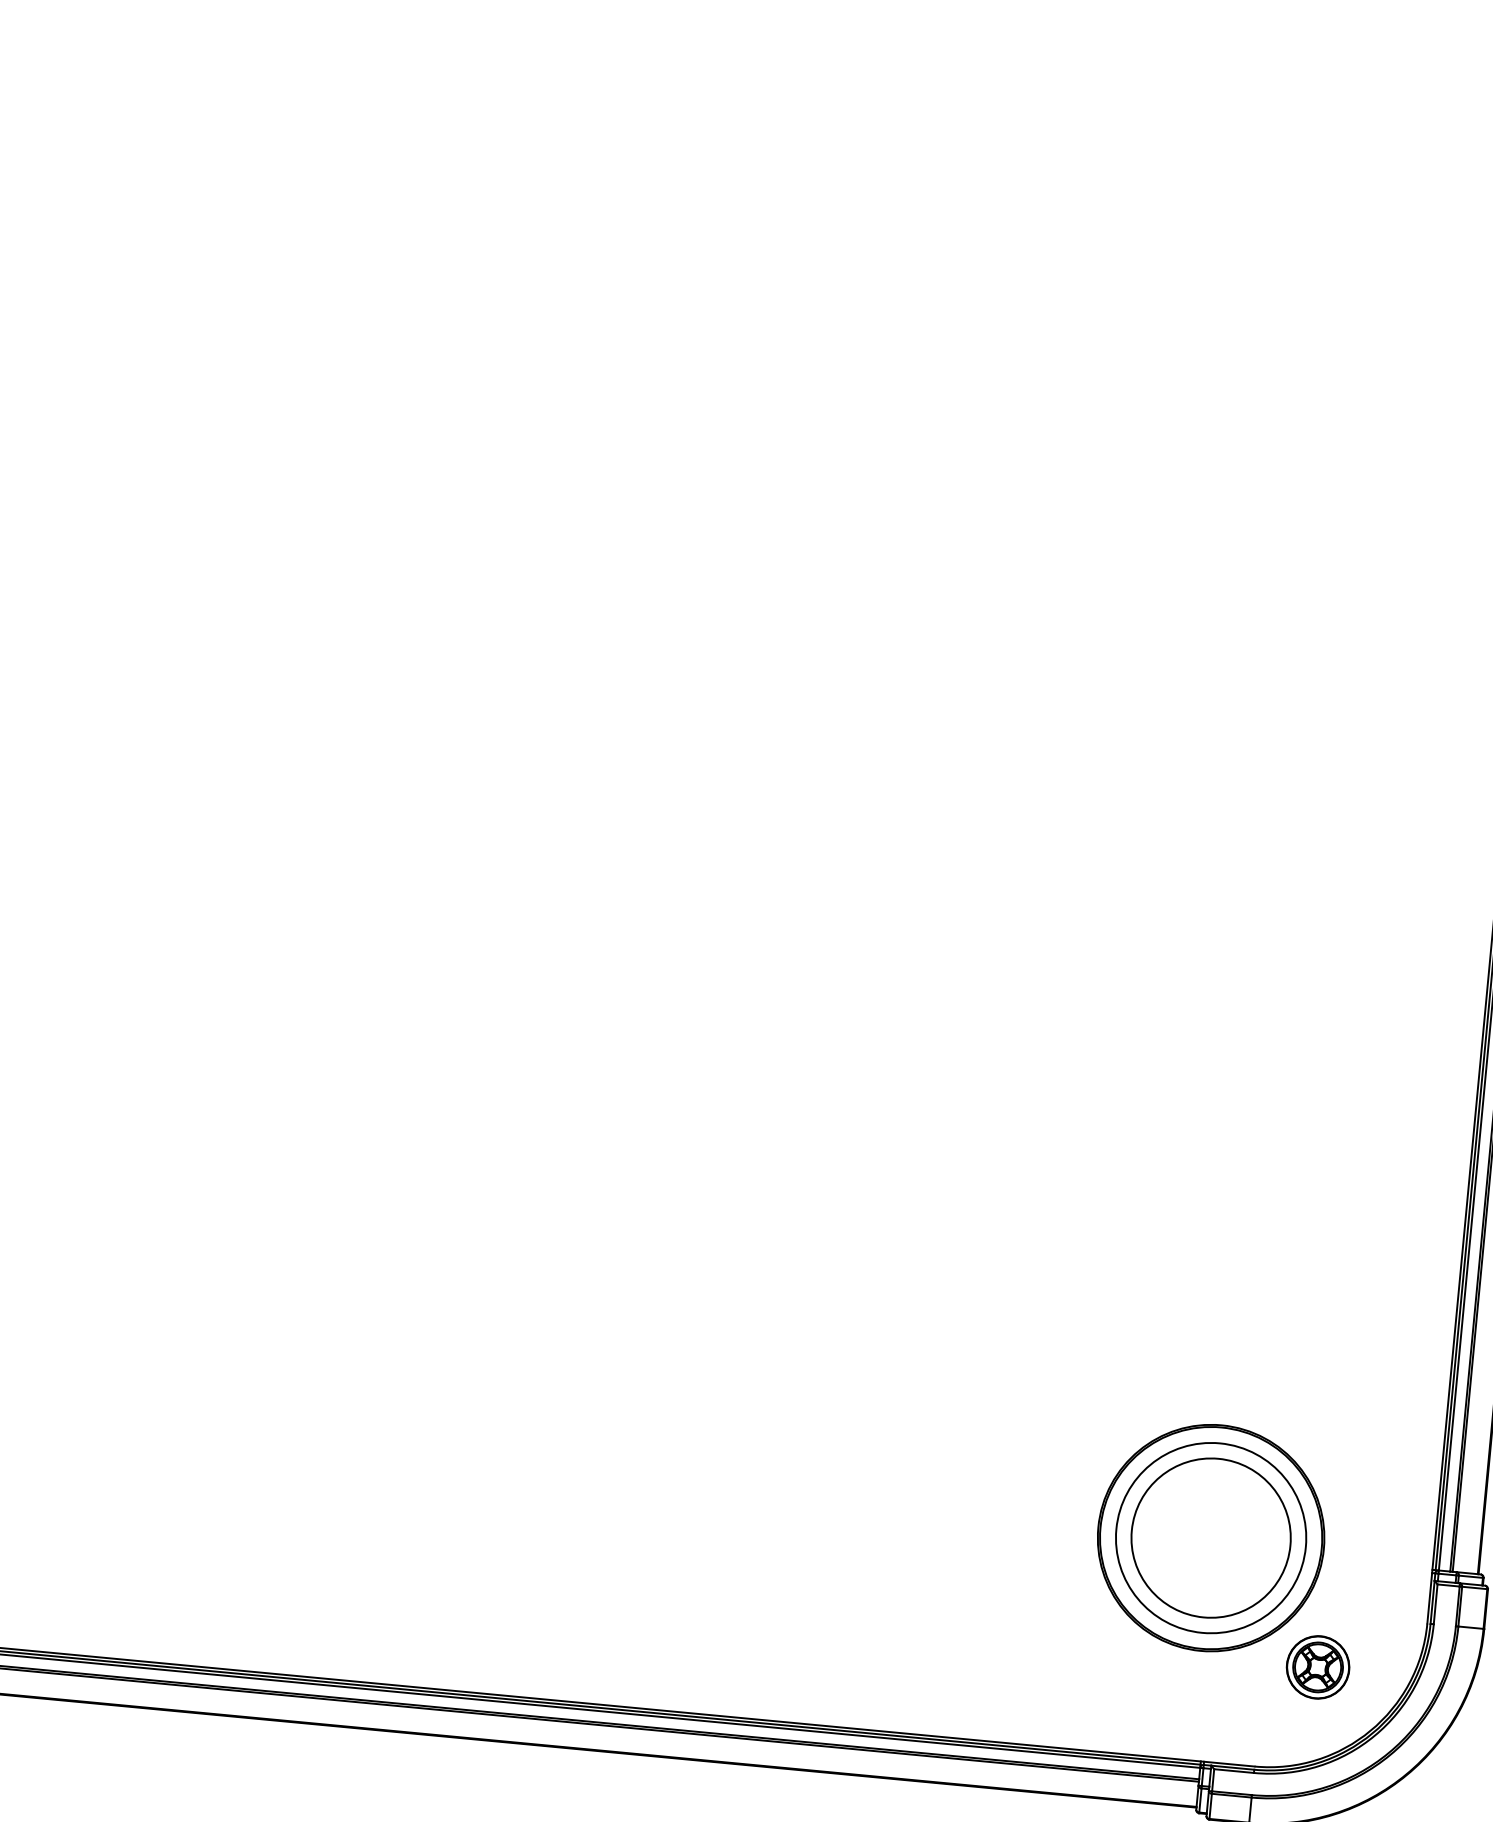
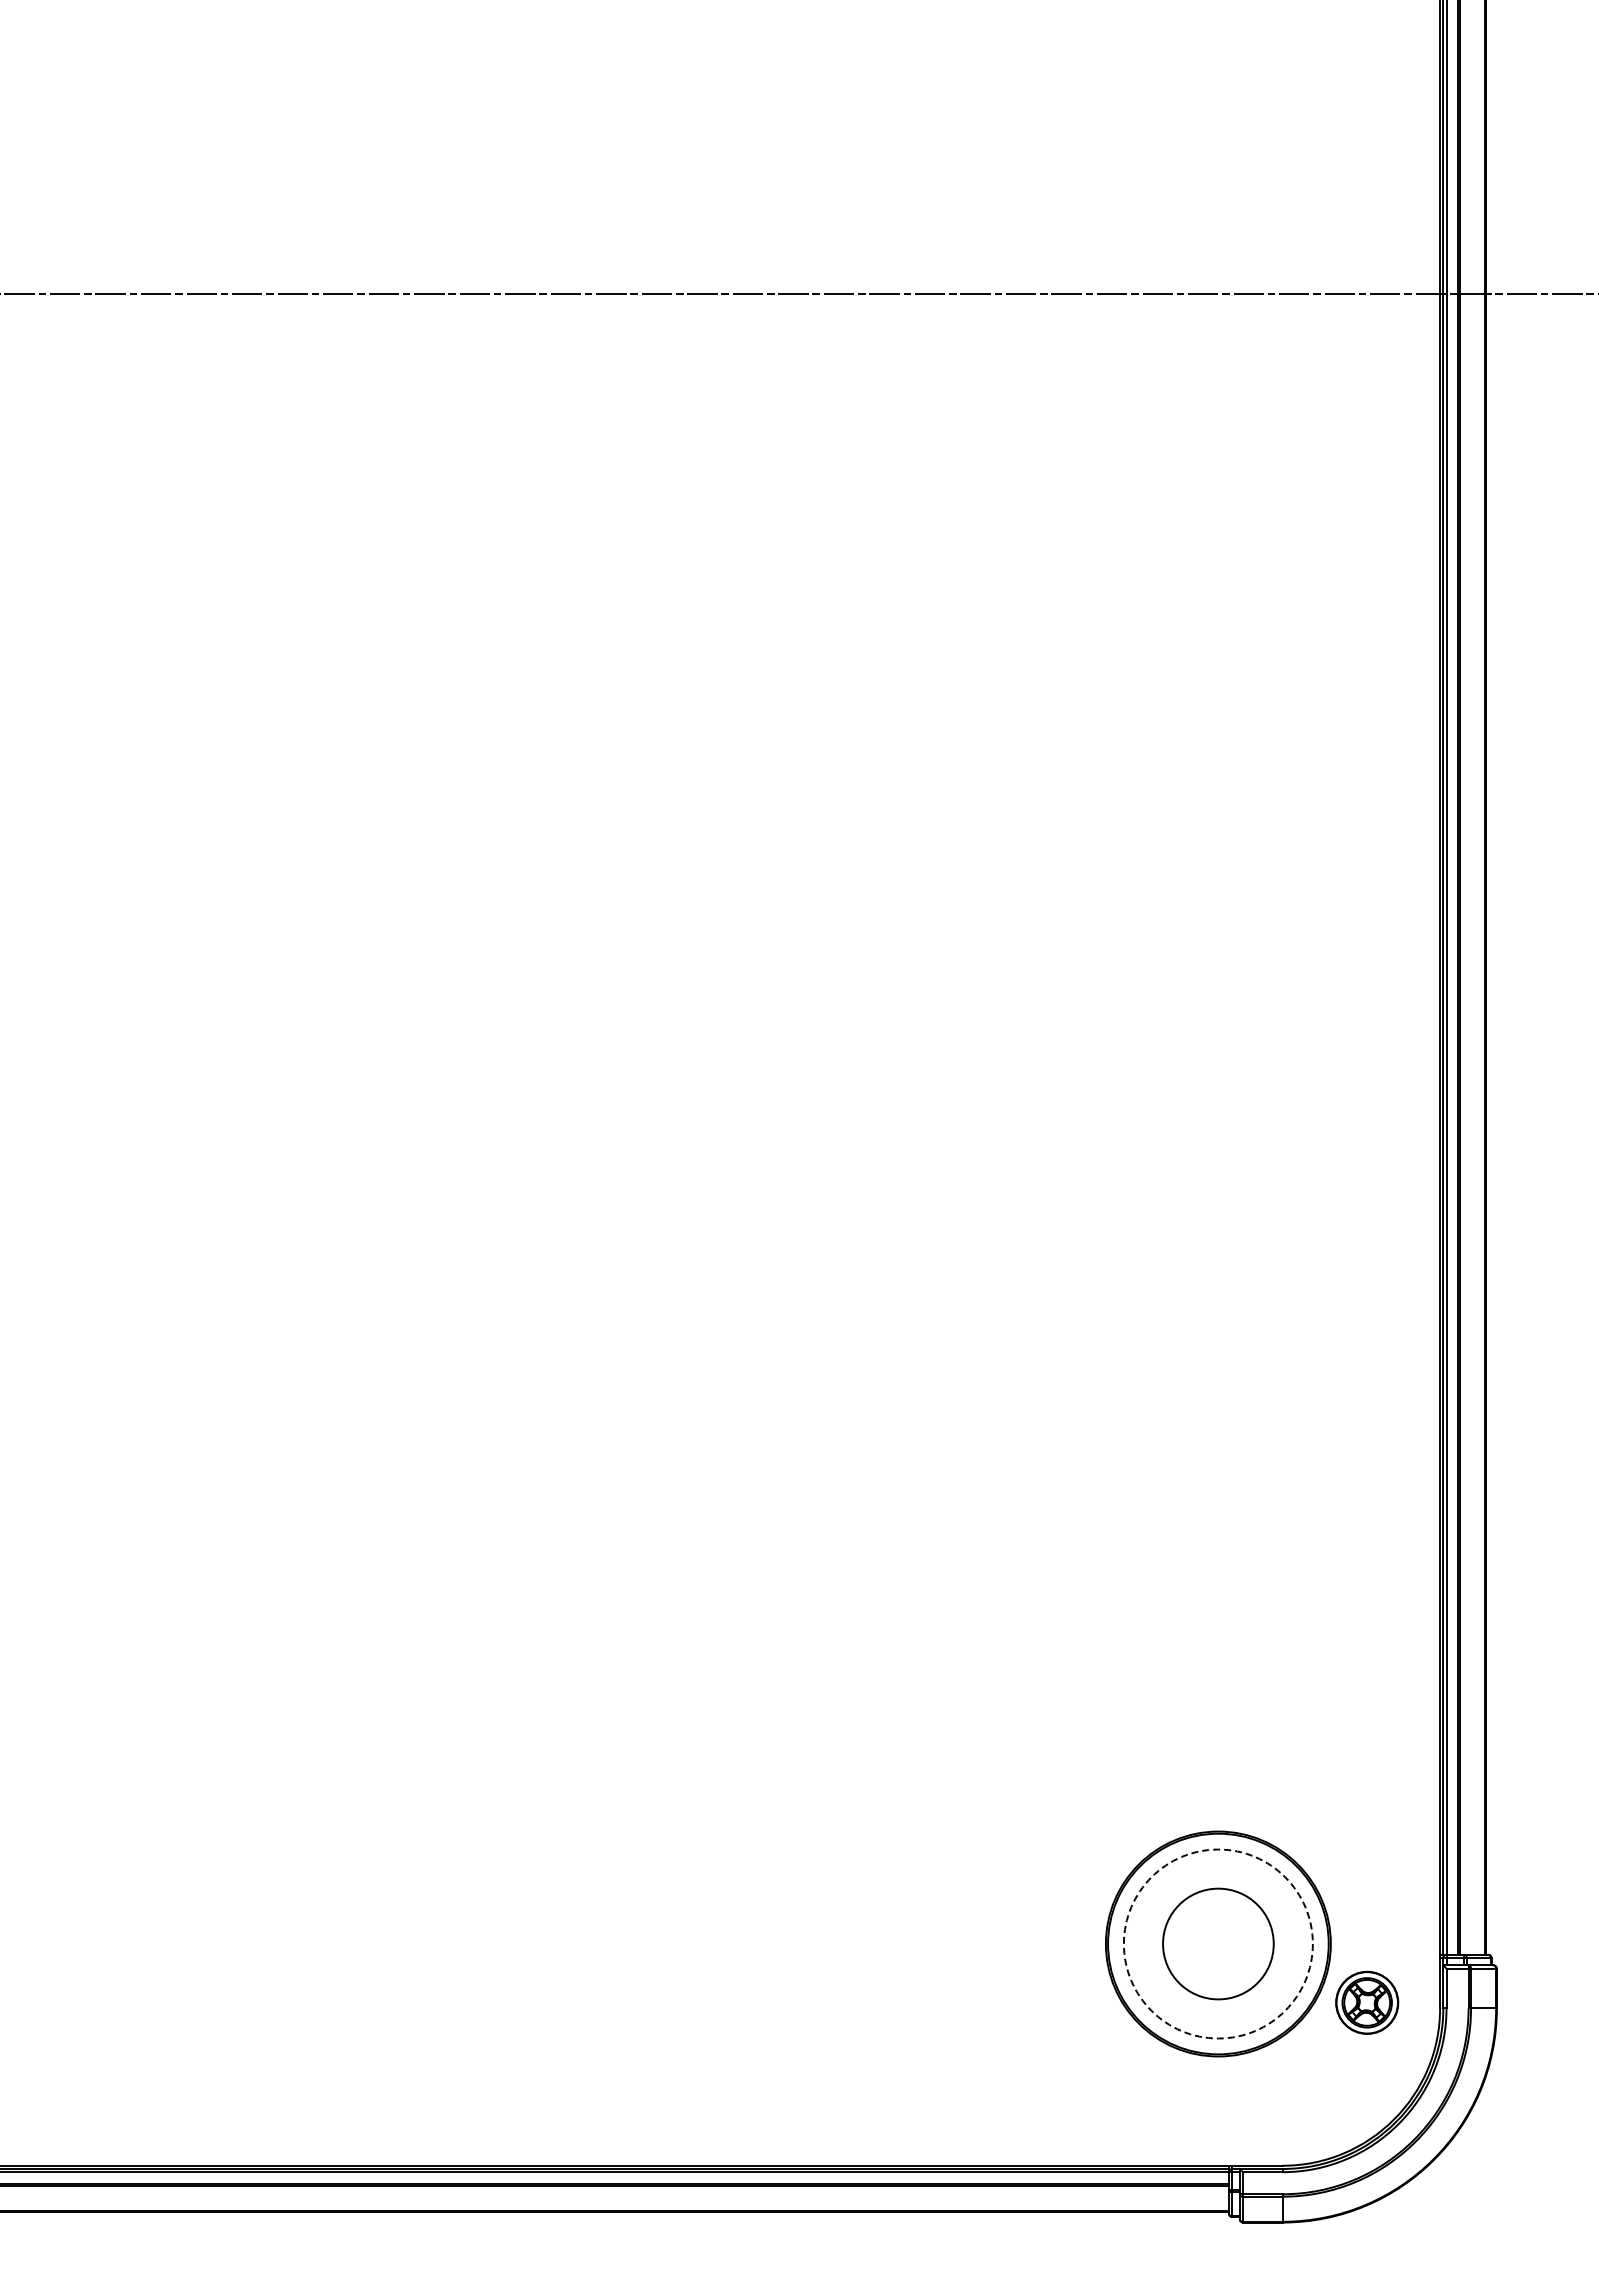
circle: (1210, 1537) -> (1217, 1943), solid -> dashed
circle: (1211, 1537) -> (1218, 1943), size x0.7
part: (1318, 1667) -> (1367, 2002), moved

